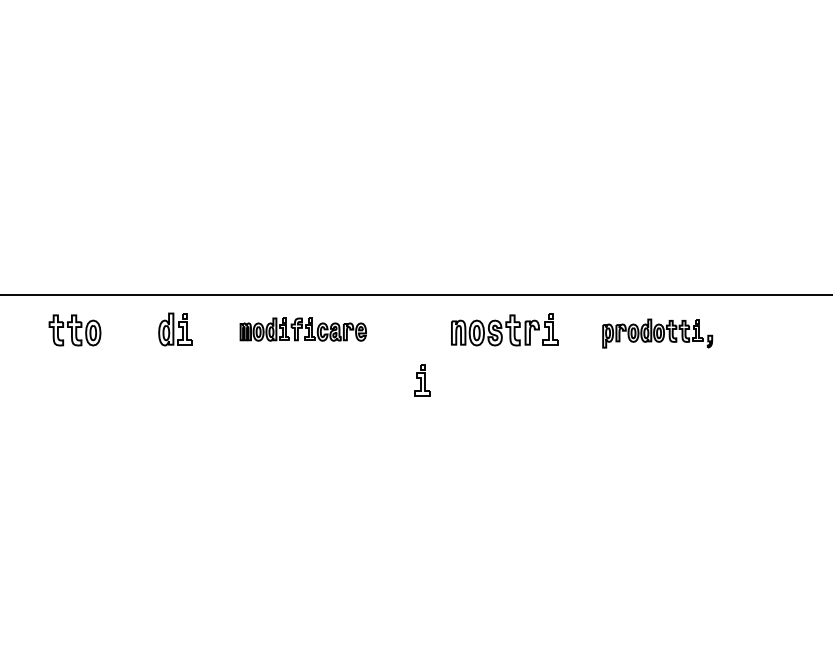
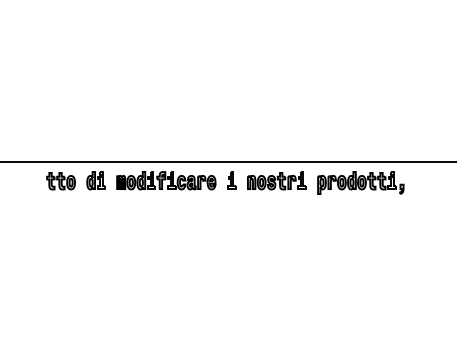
part: (303, 329) -> (166, 180), size x1.43
part: (74, 330) -> (60, 181), moved
part: (656, 332) -> (360, 182), size x1.43
part: (421, 380) -> (231, 180), moved

